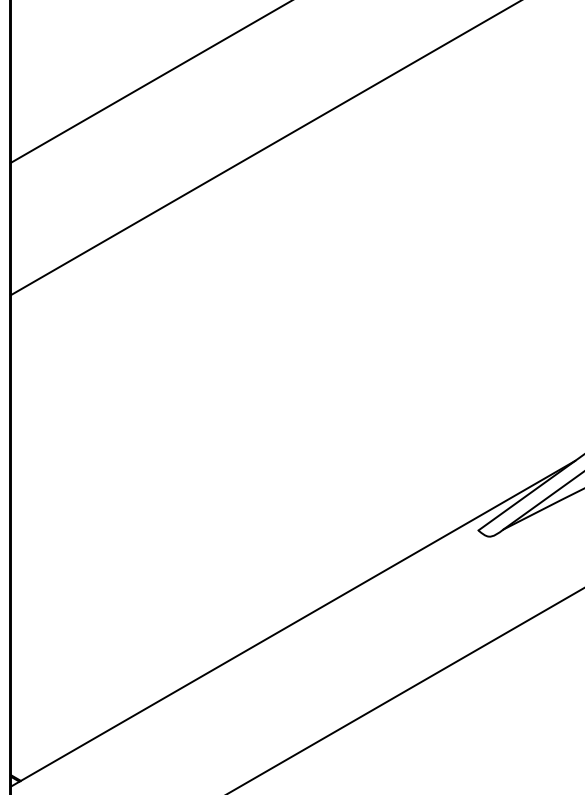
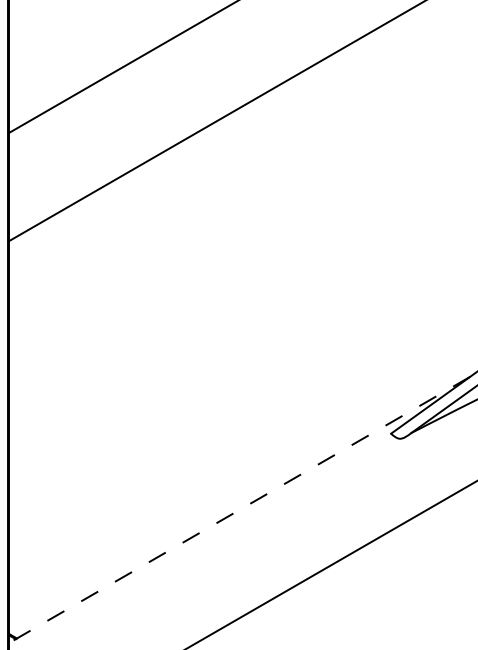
line: (291, 624) -> (238, 510), solid -> dashed

